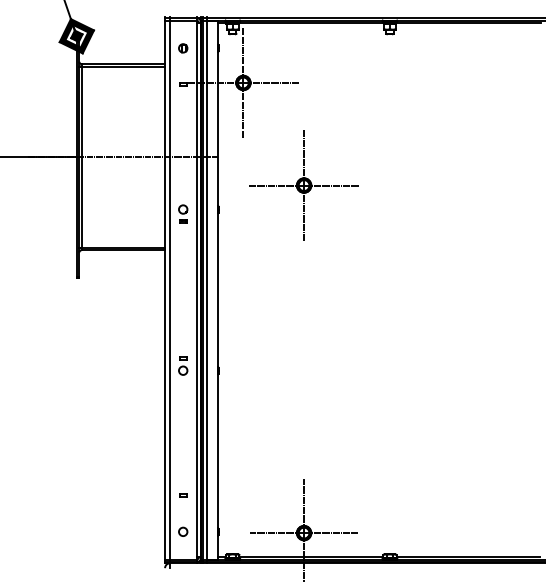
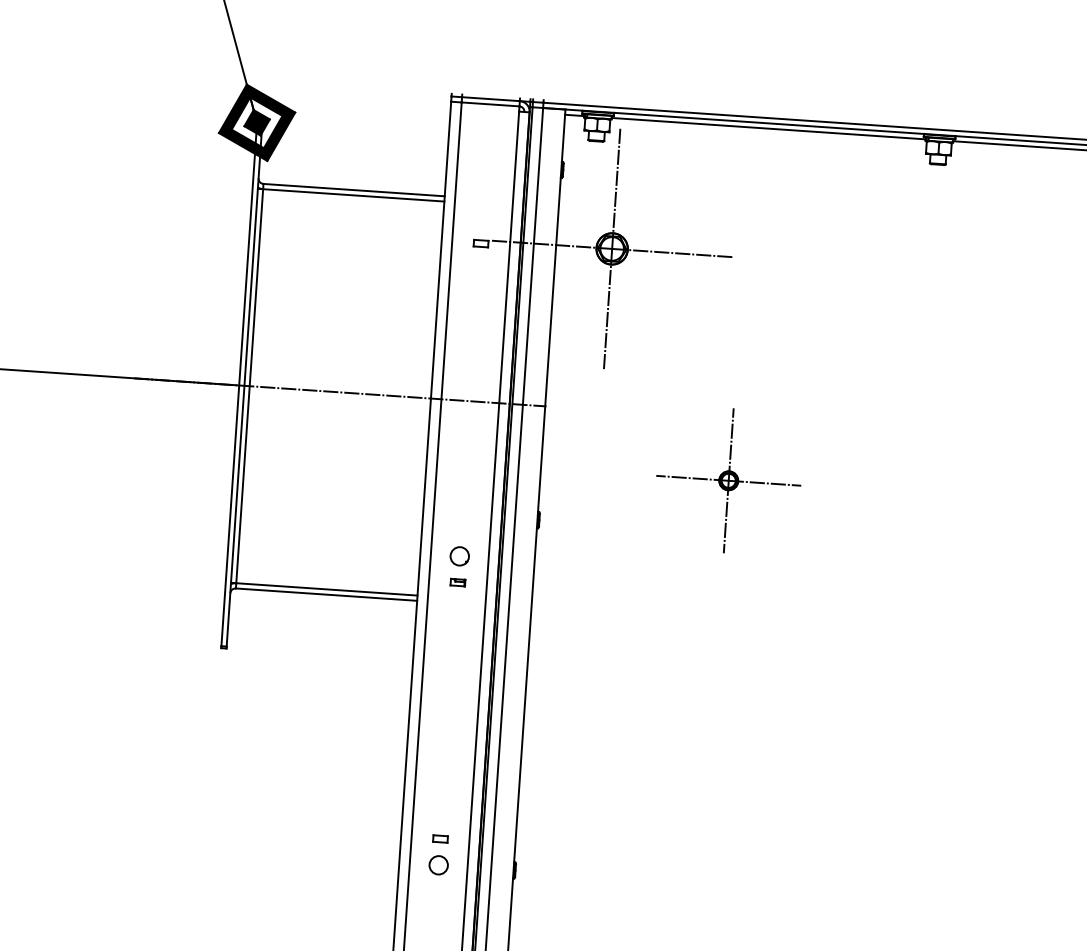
part: (183, 48) -> (487, 165), removed
part: (303, 185) -> (727, 480), size x0.6
part: (183, 213) -> (459, 564), moved

